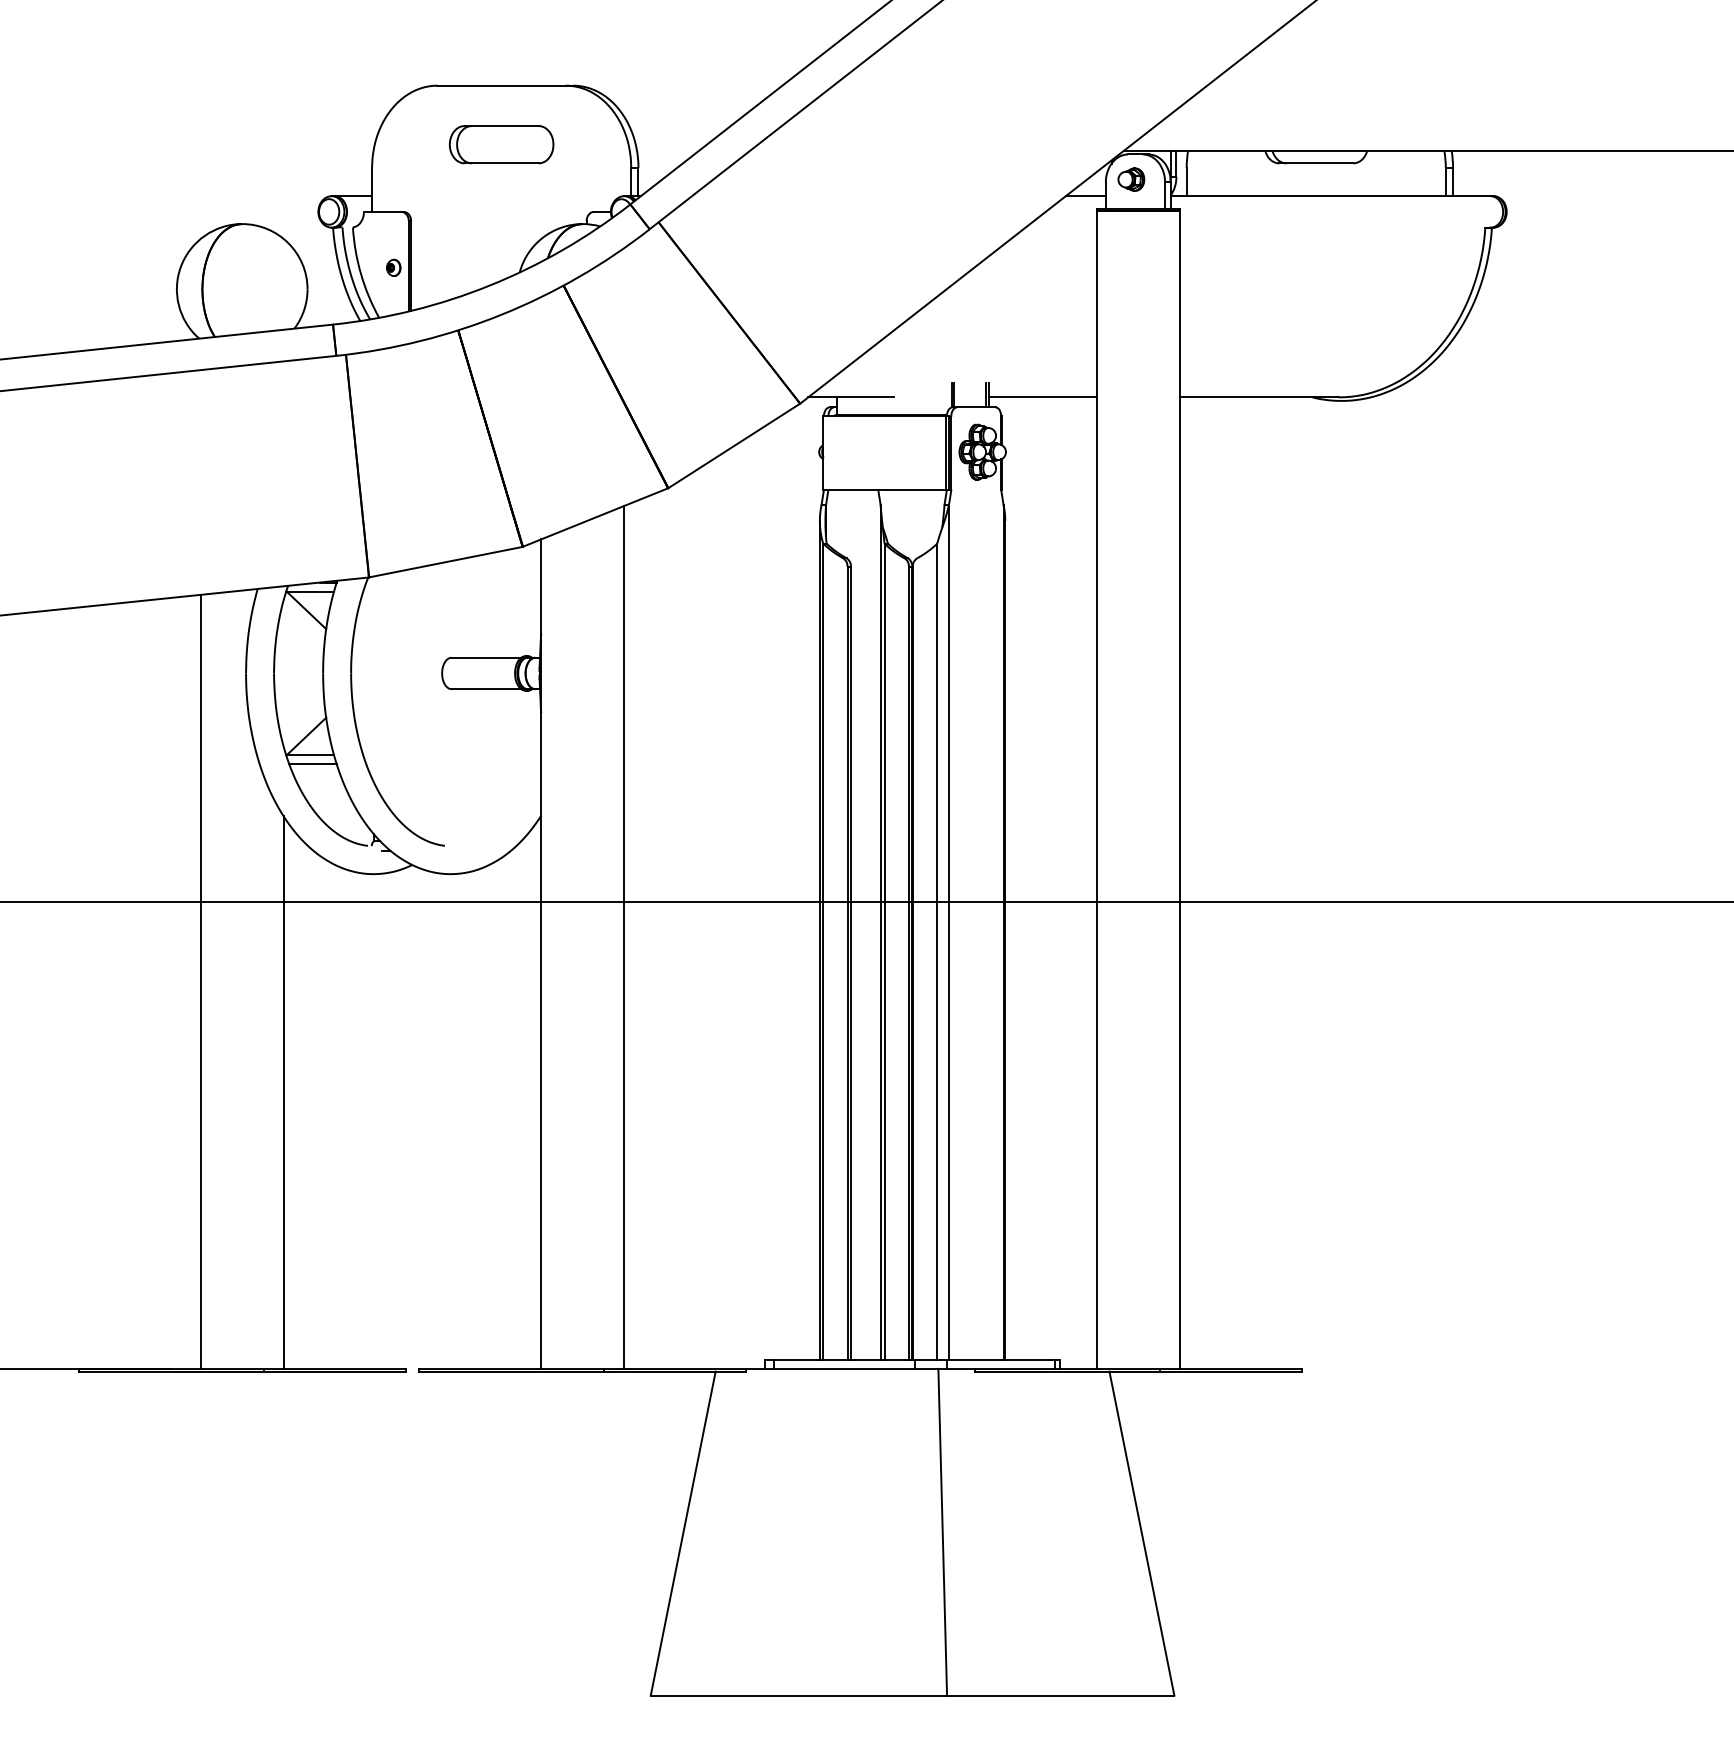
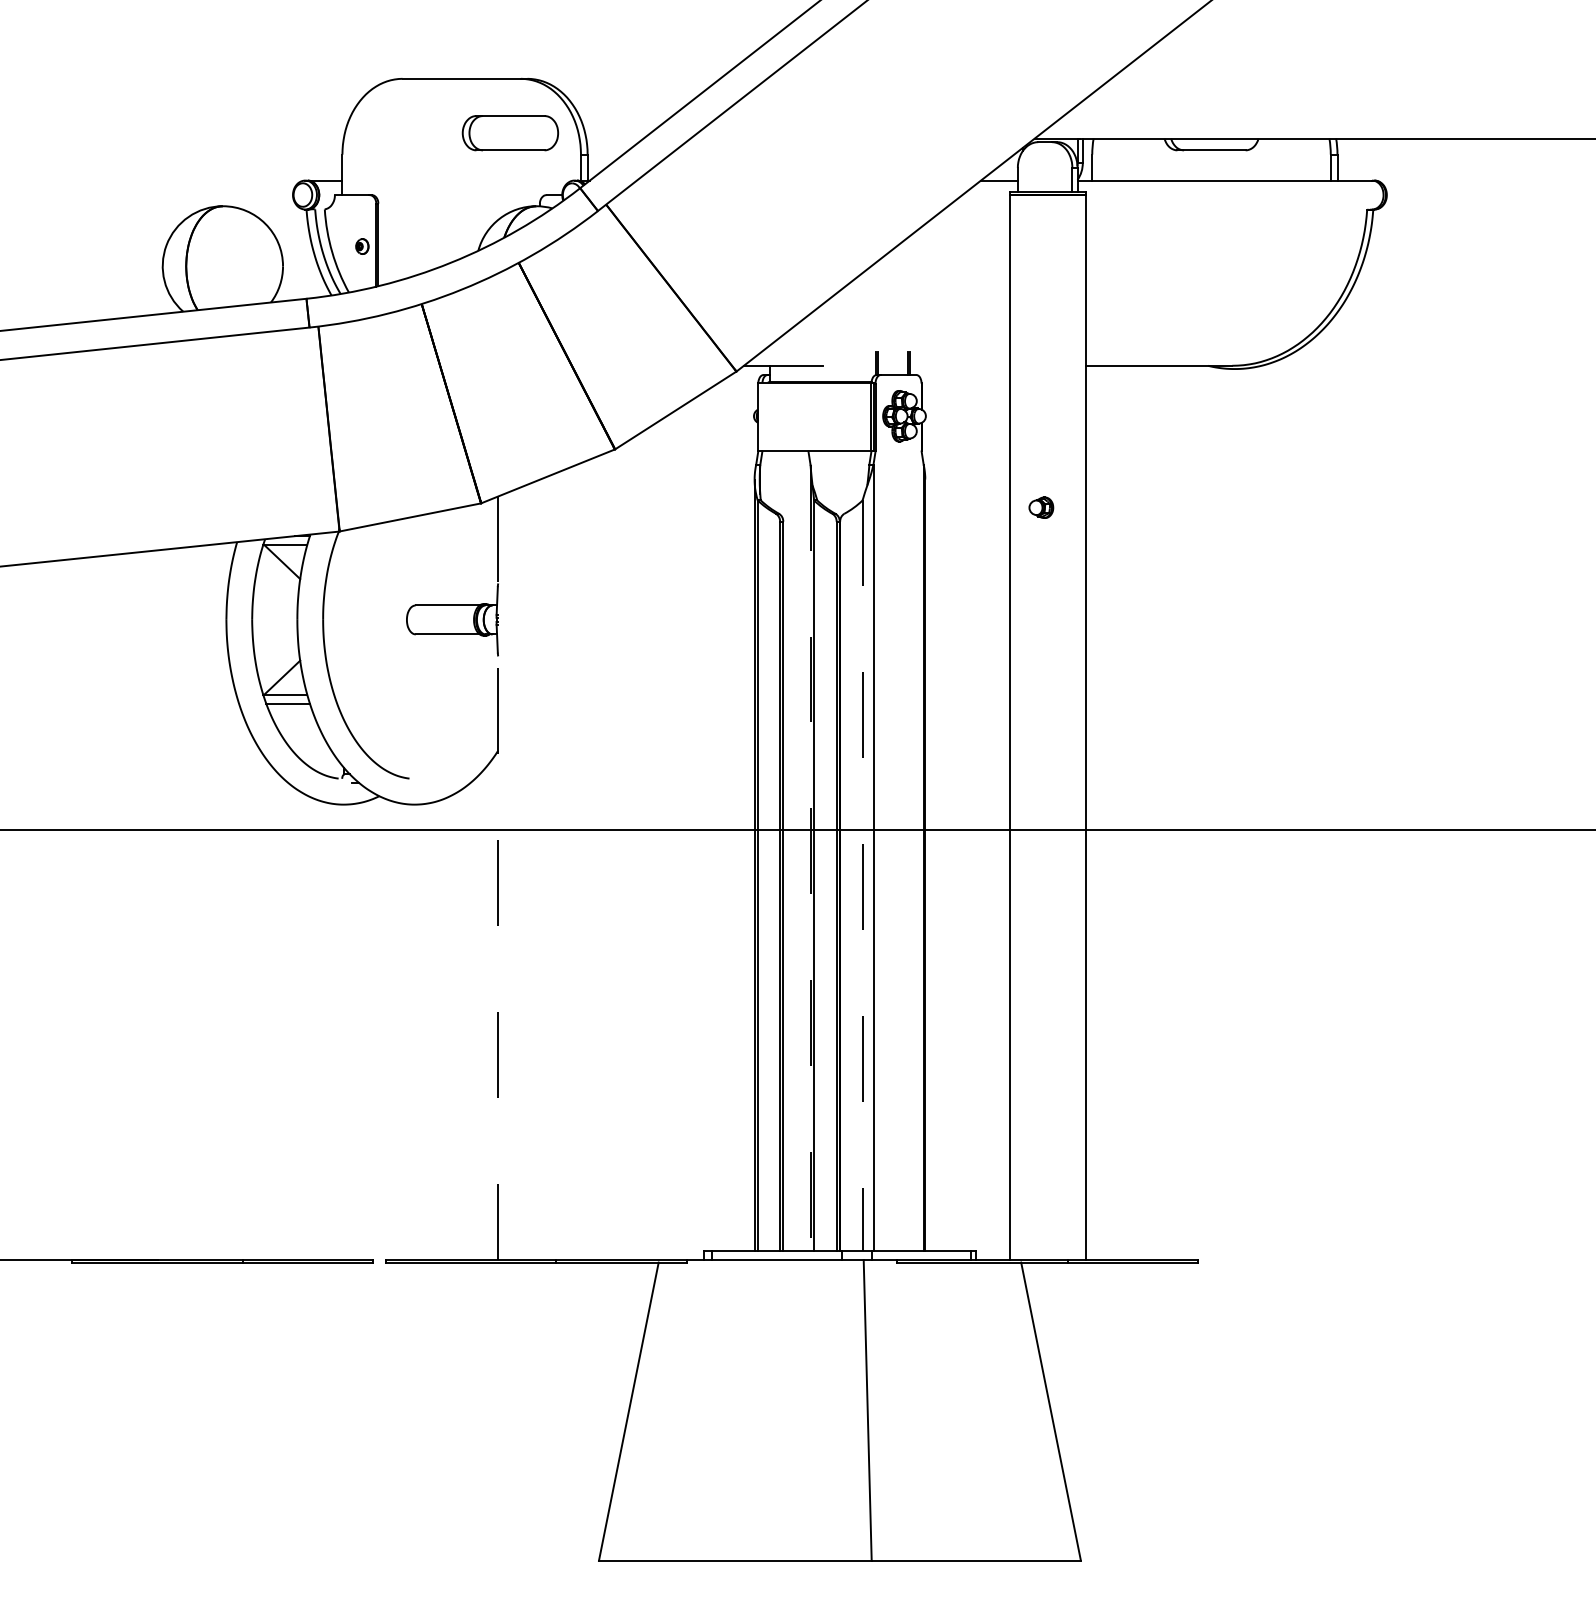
part: (501, 144) -> (510, 132), moved
part: (1131, 179) -> (1041, 507), moved
line: (1042, 397) -> (959, 365), removed
line: (880, 932) -> (810, 858), solid -> dashed
line: (624, 936) -> (574, 862), removed
line: (937, 951) -> (862, 875), solid -> dashed
line: (541, 954) -> (498, 878), solid -> dashed
line: (200, 981) -> (184, 903), removed
line: (283, 1092) -> (260, 1005), removed

